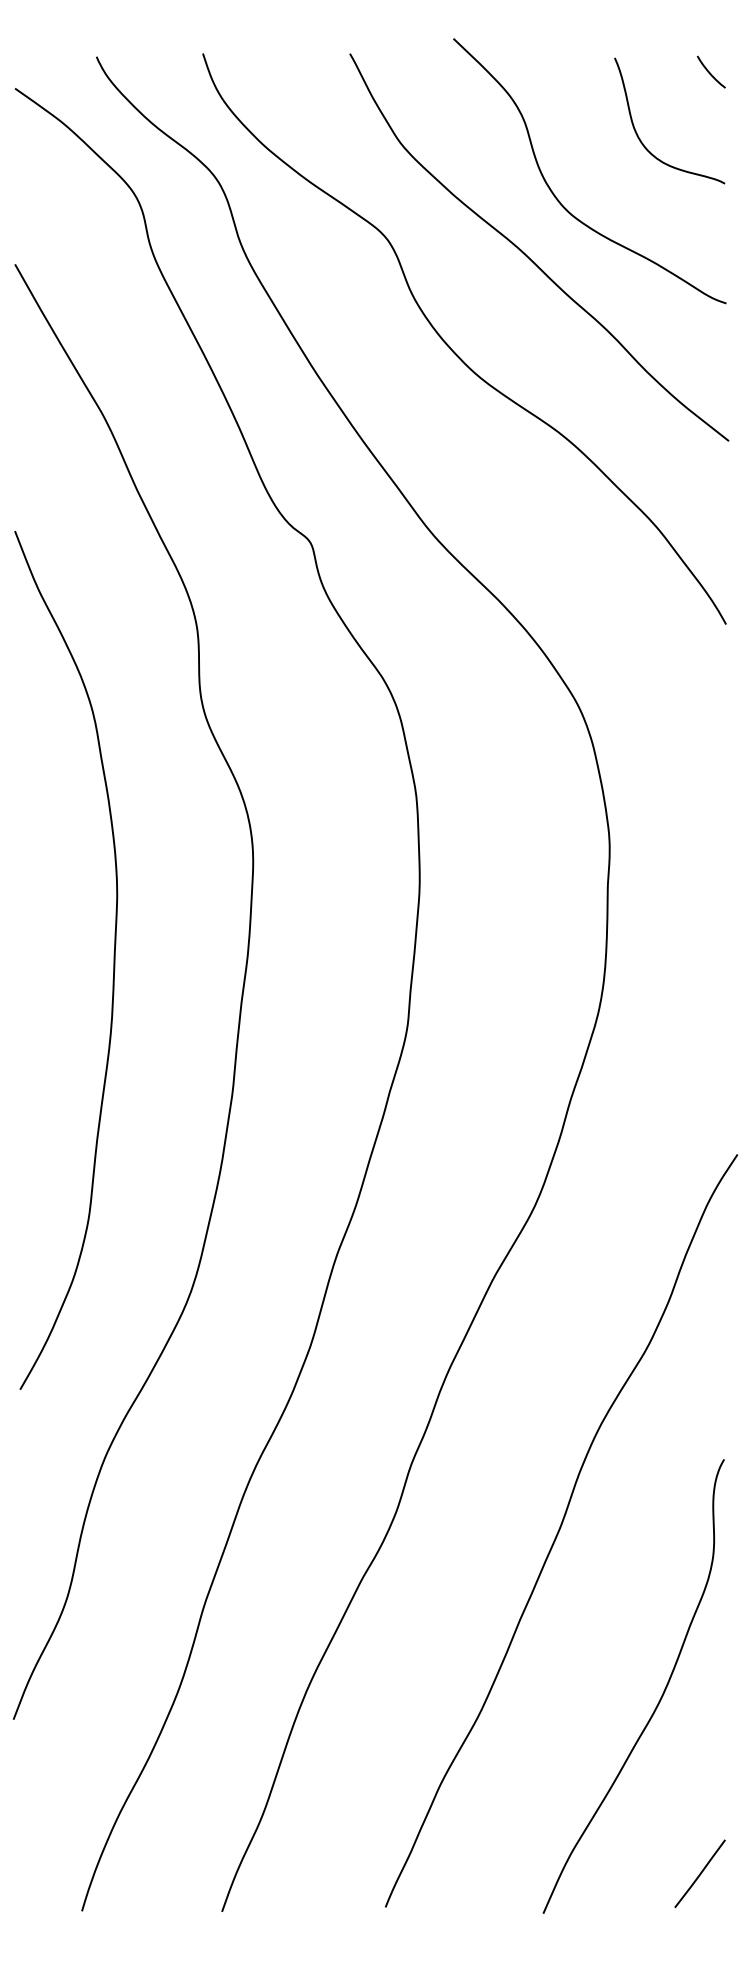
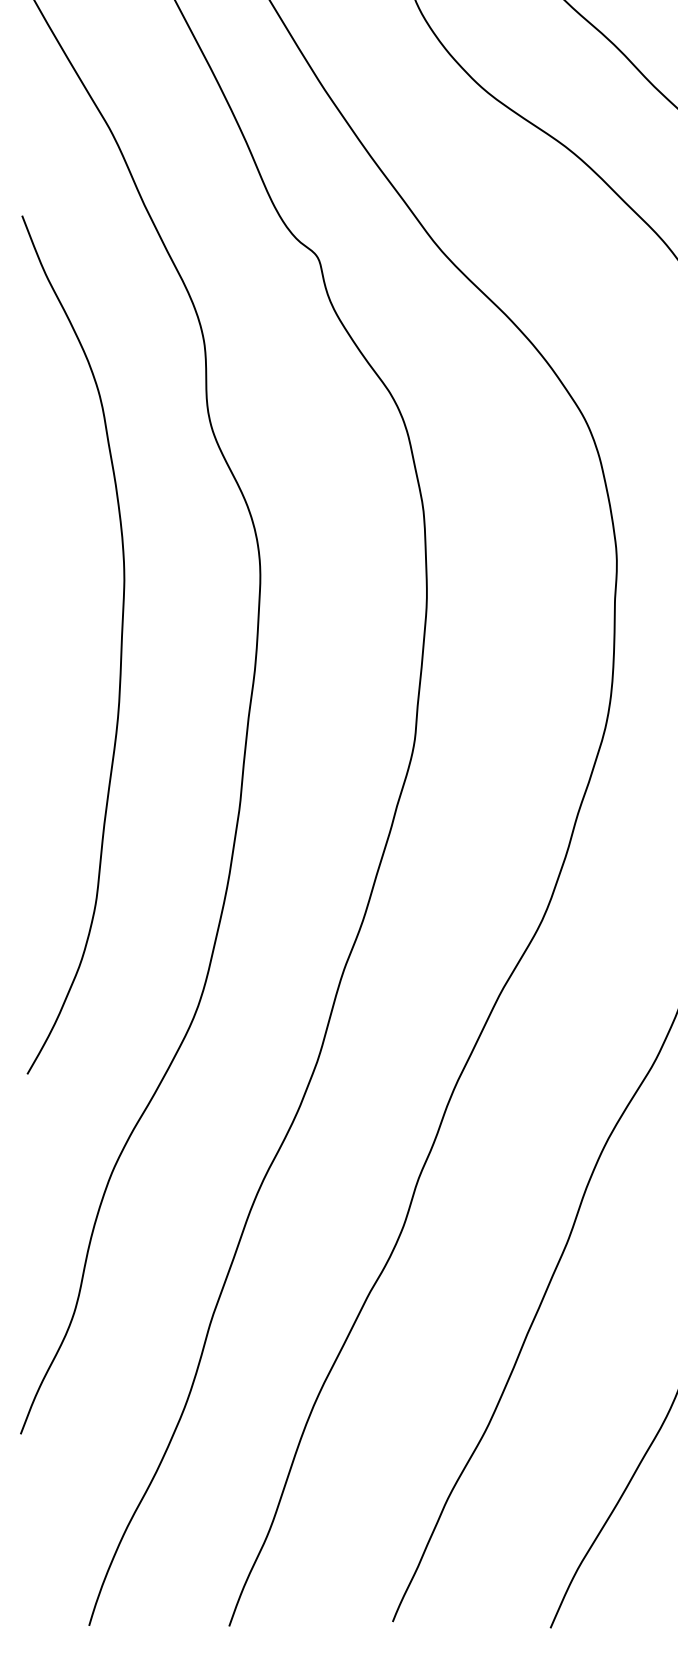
curve: (113, 960) -> (120, 645), moved

